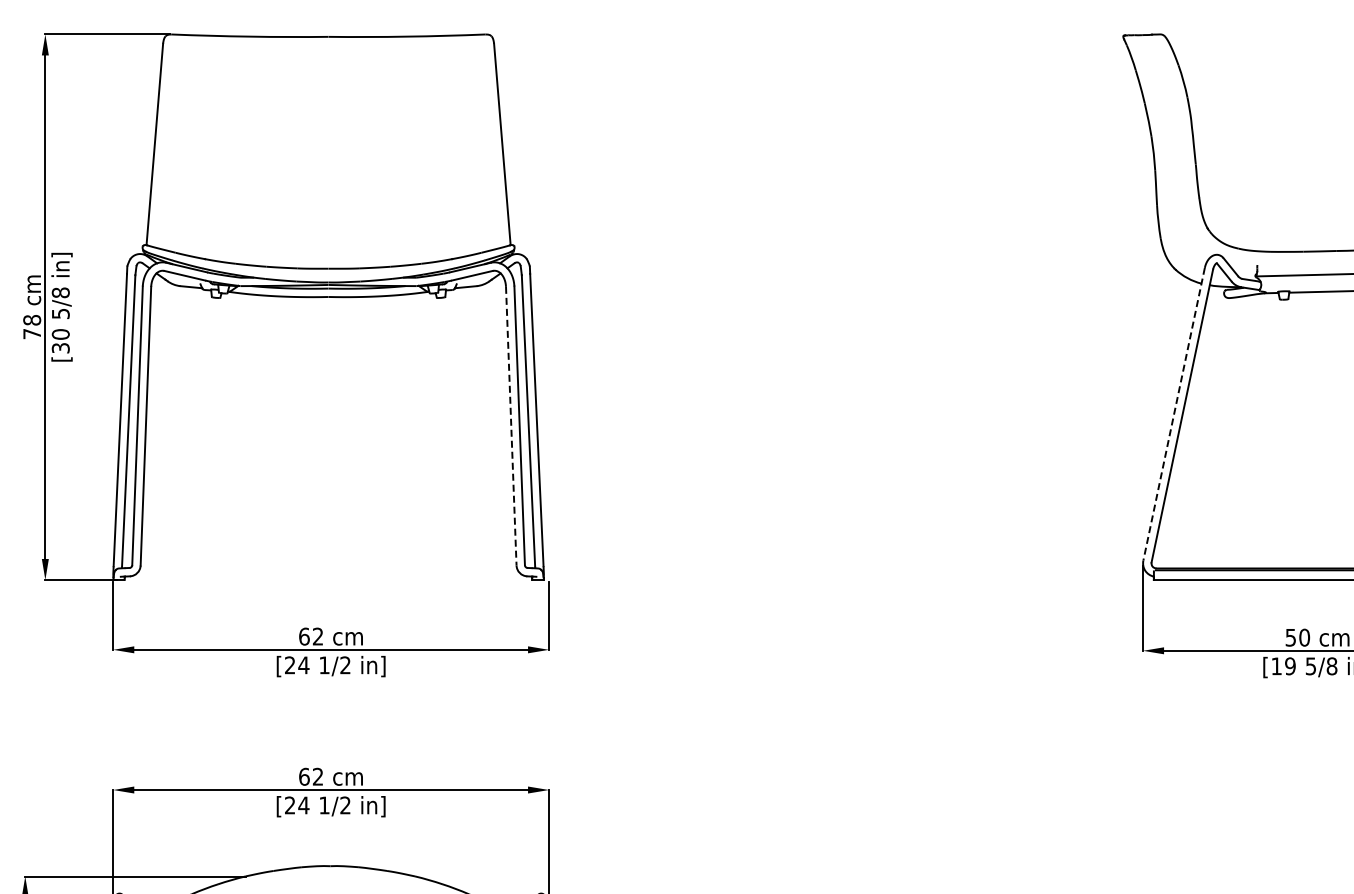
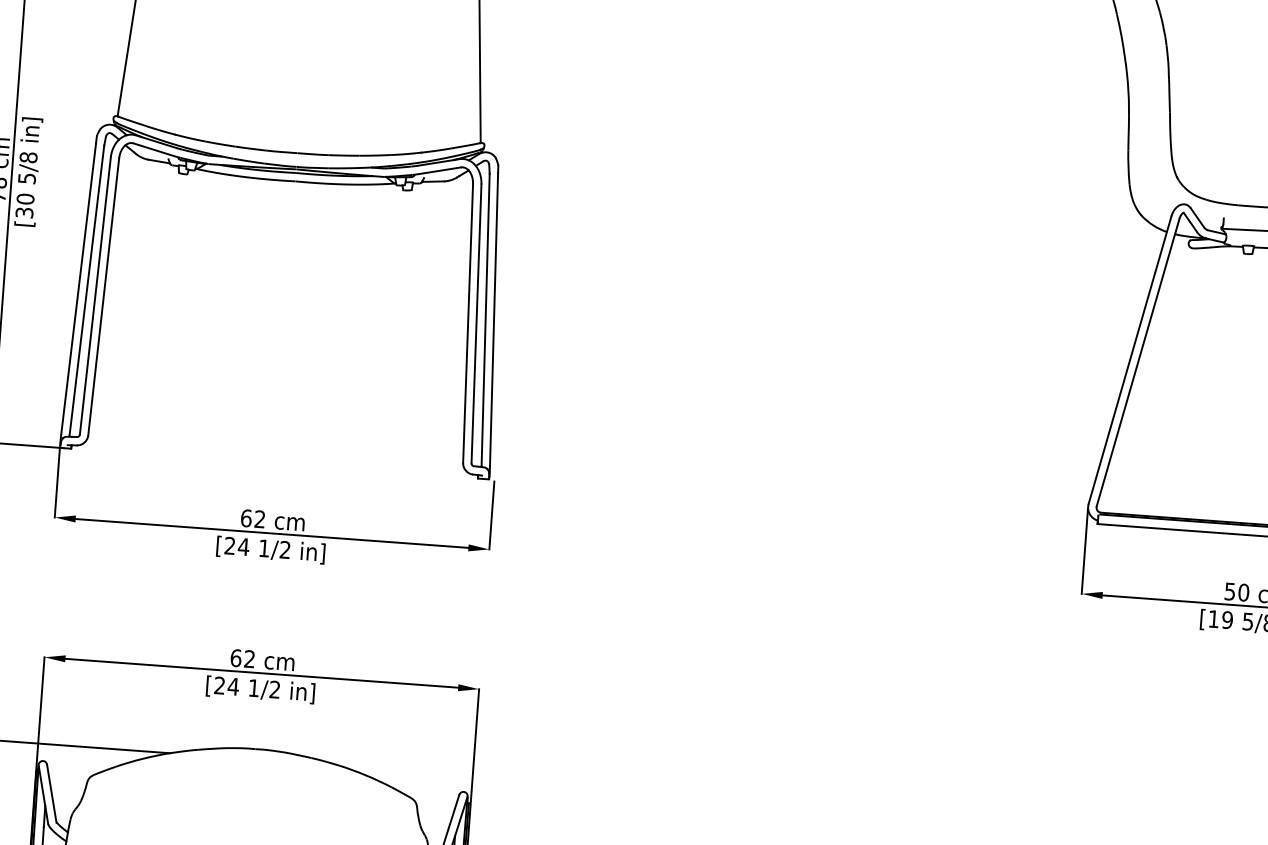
line: (1174, 414) -> (1130, 360), dashed -> solid
line: (511, 426) -> (468, 323), dashed -> solid

